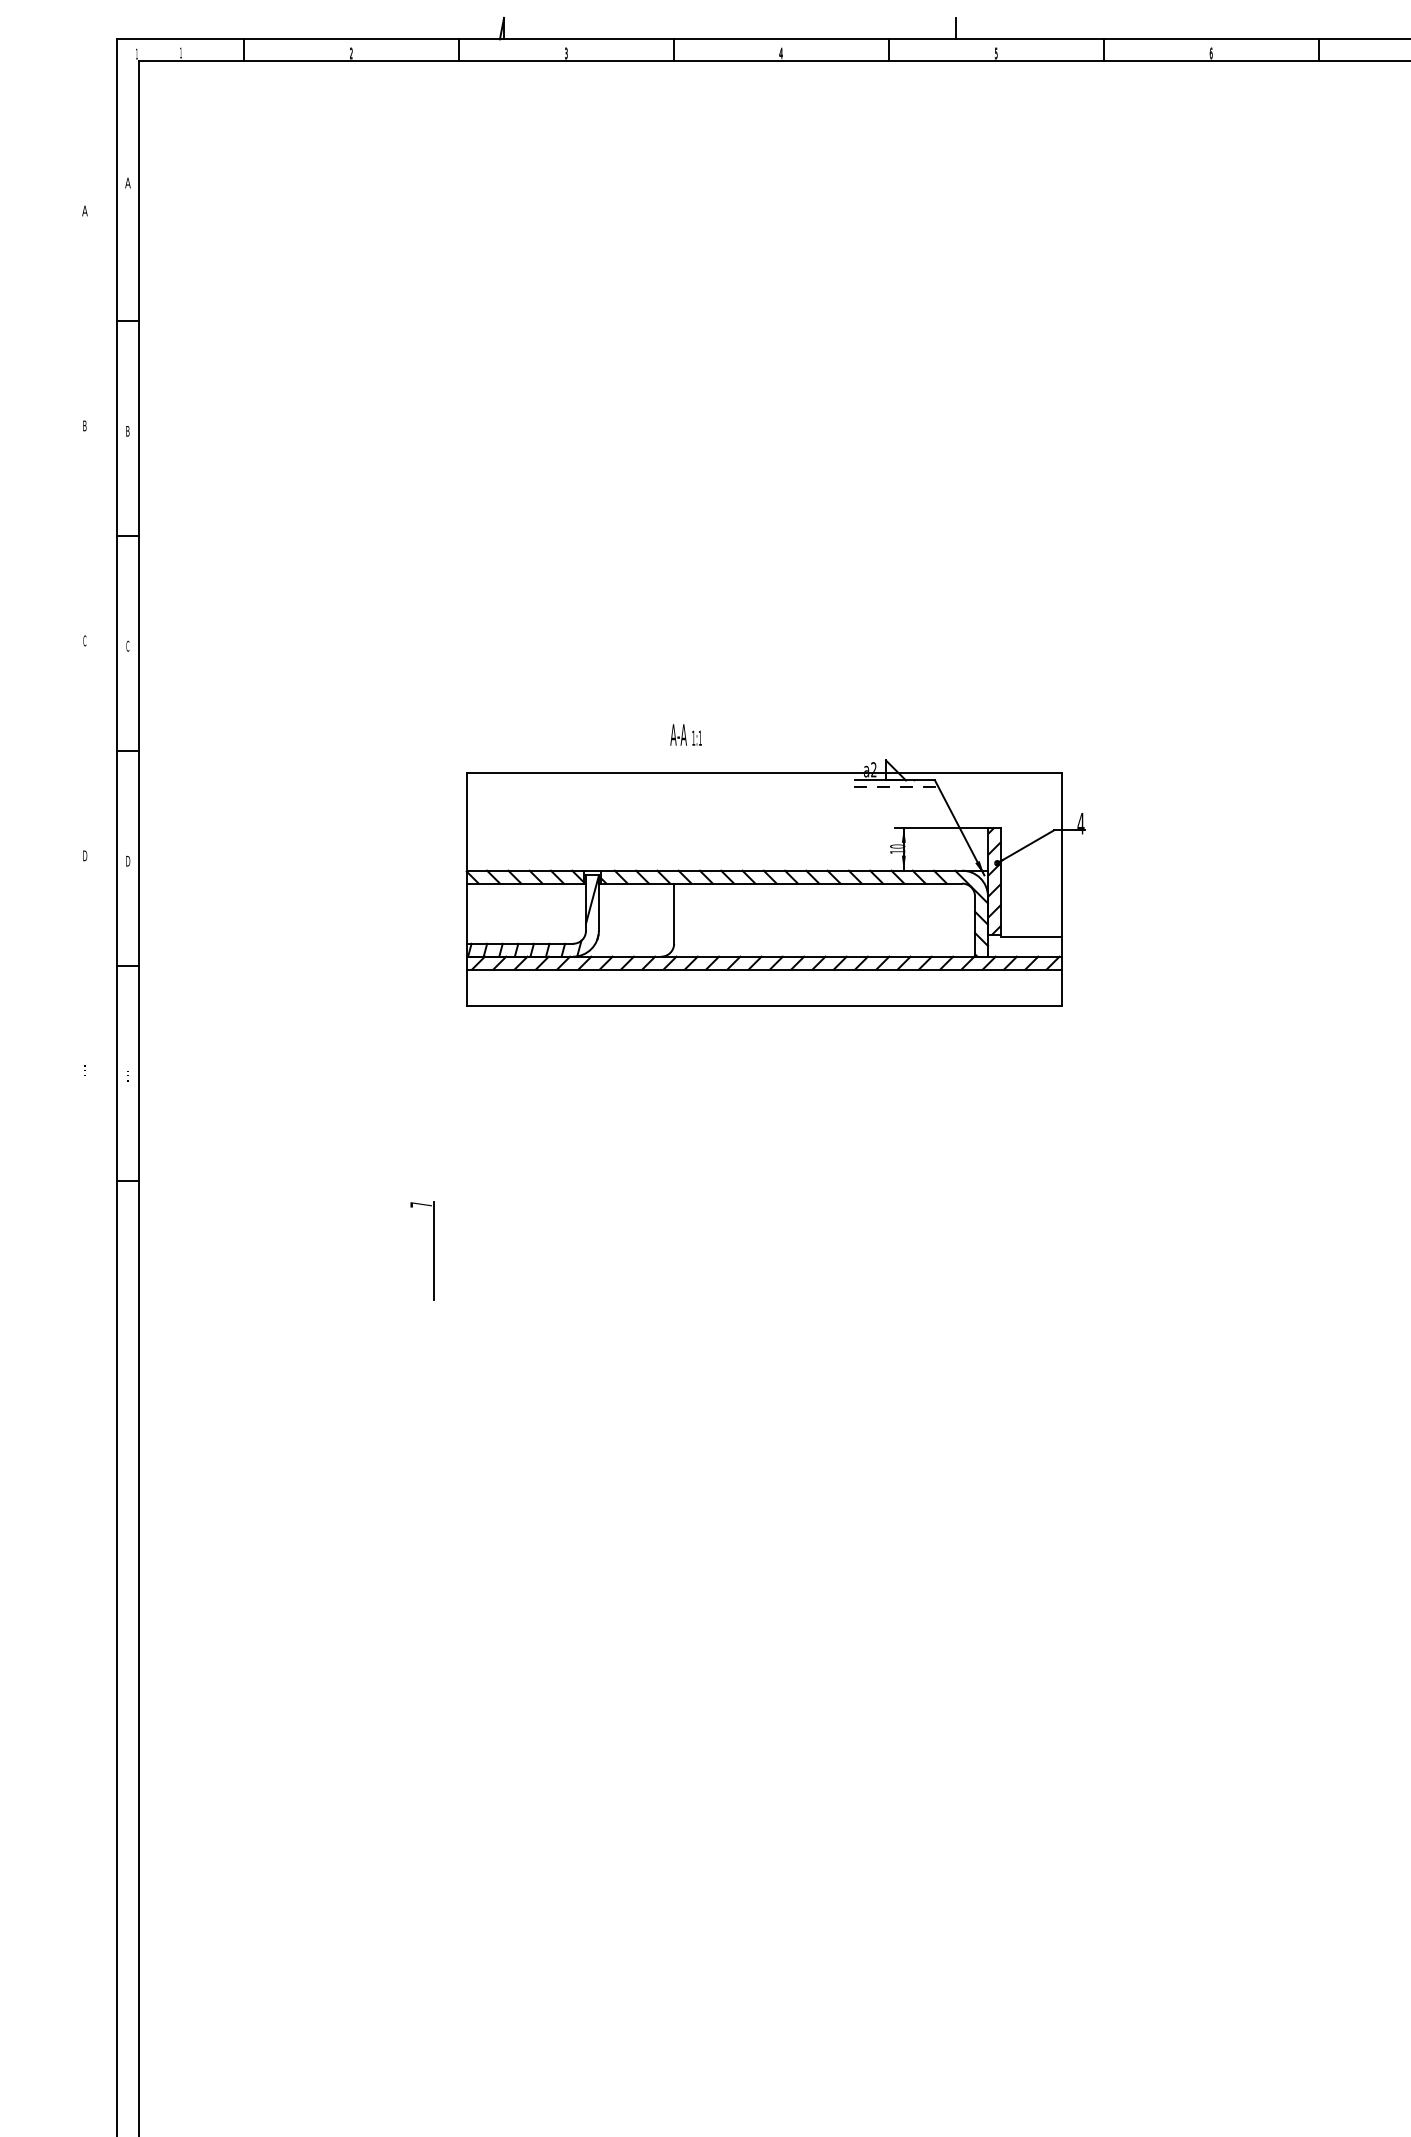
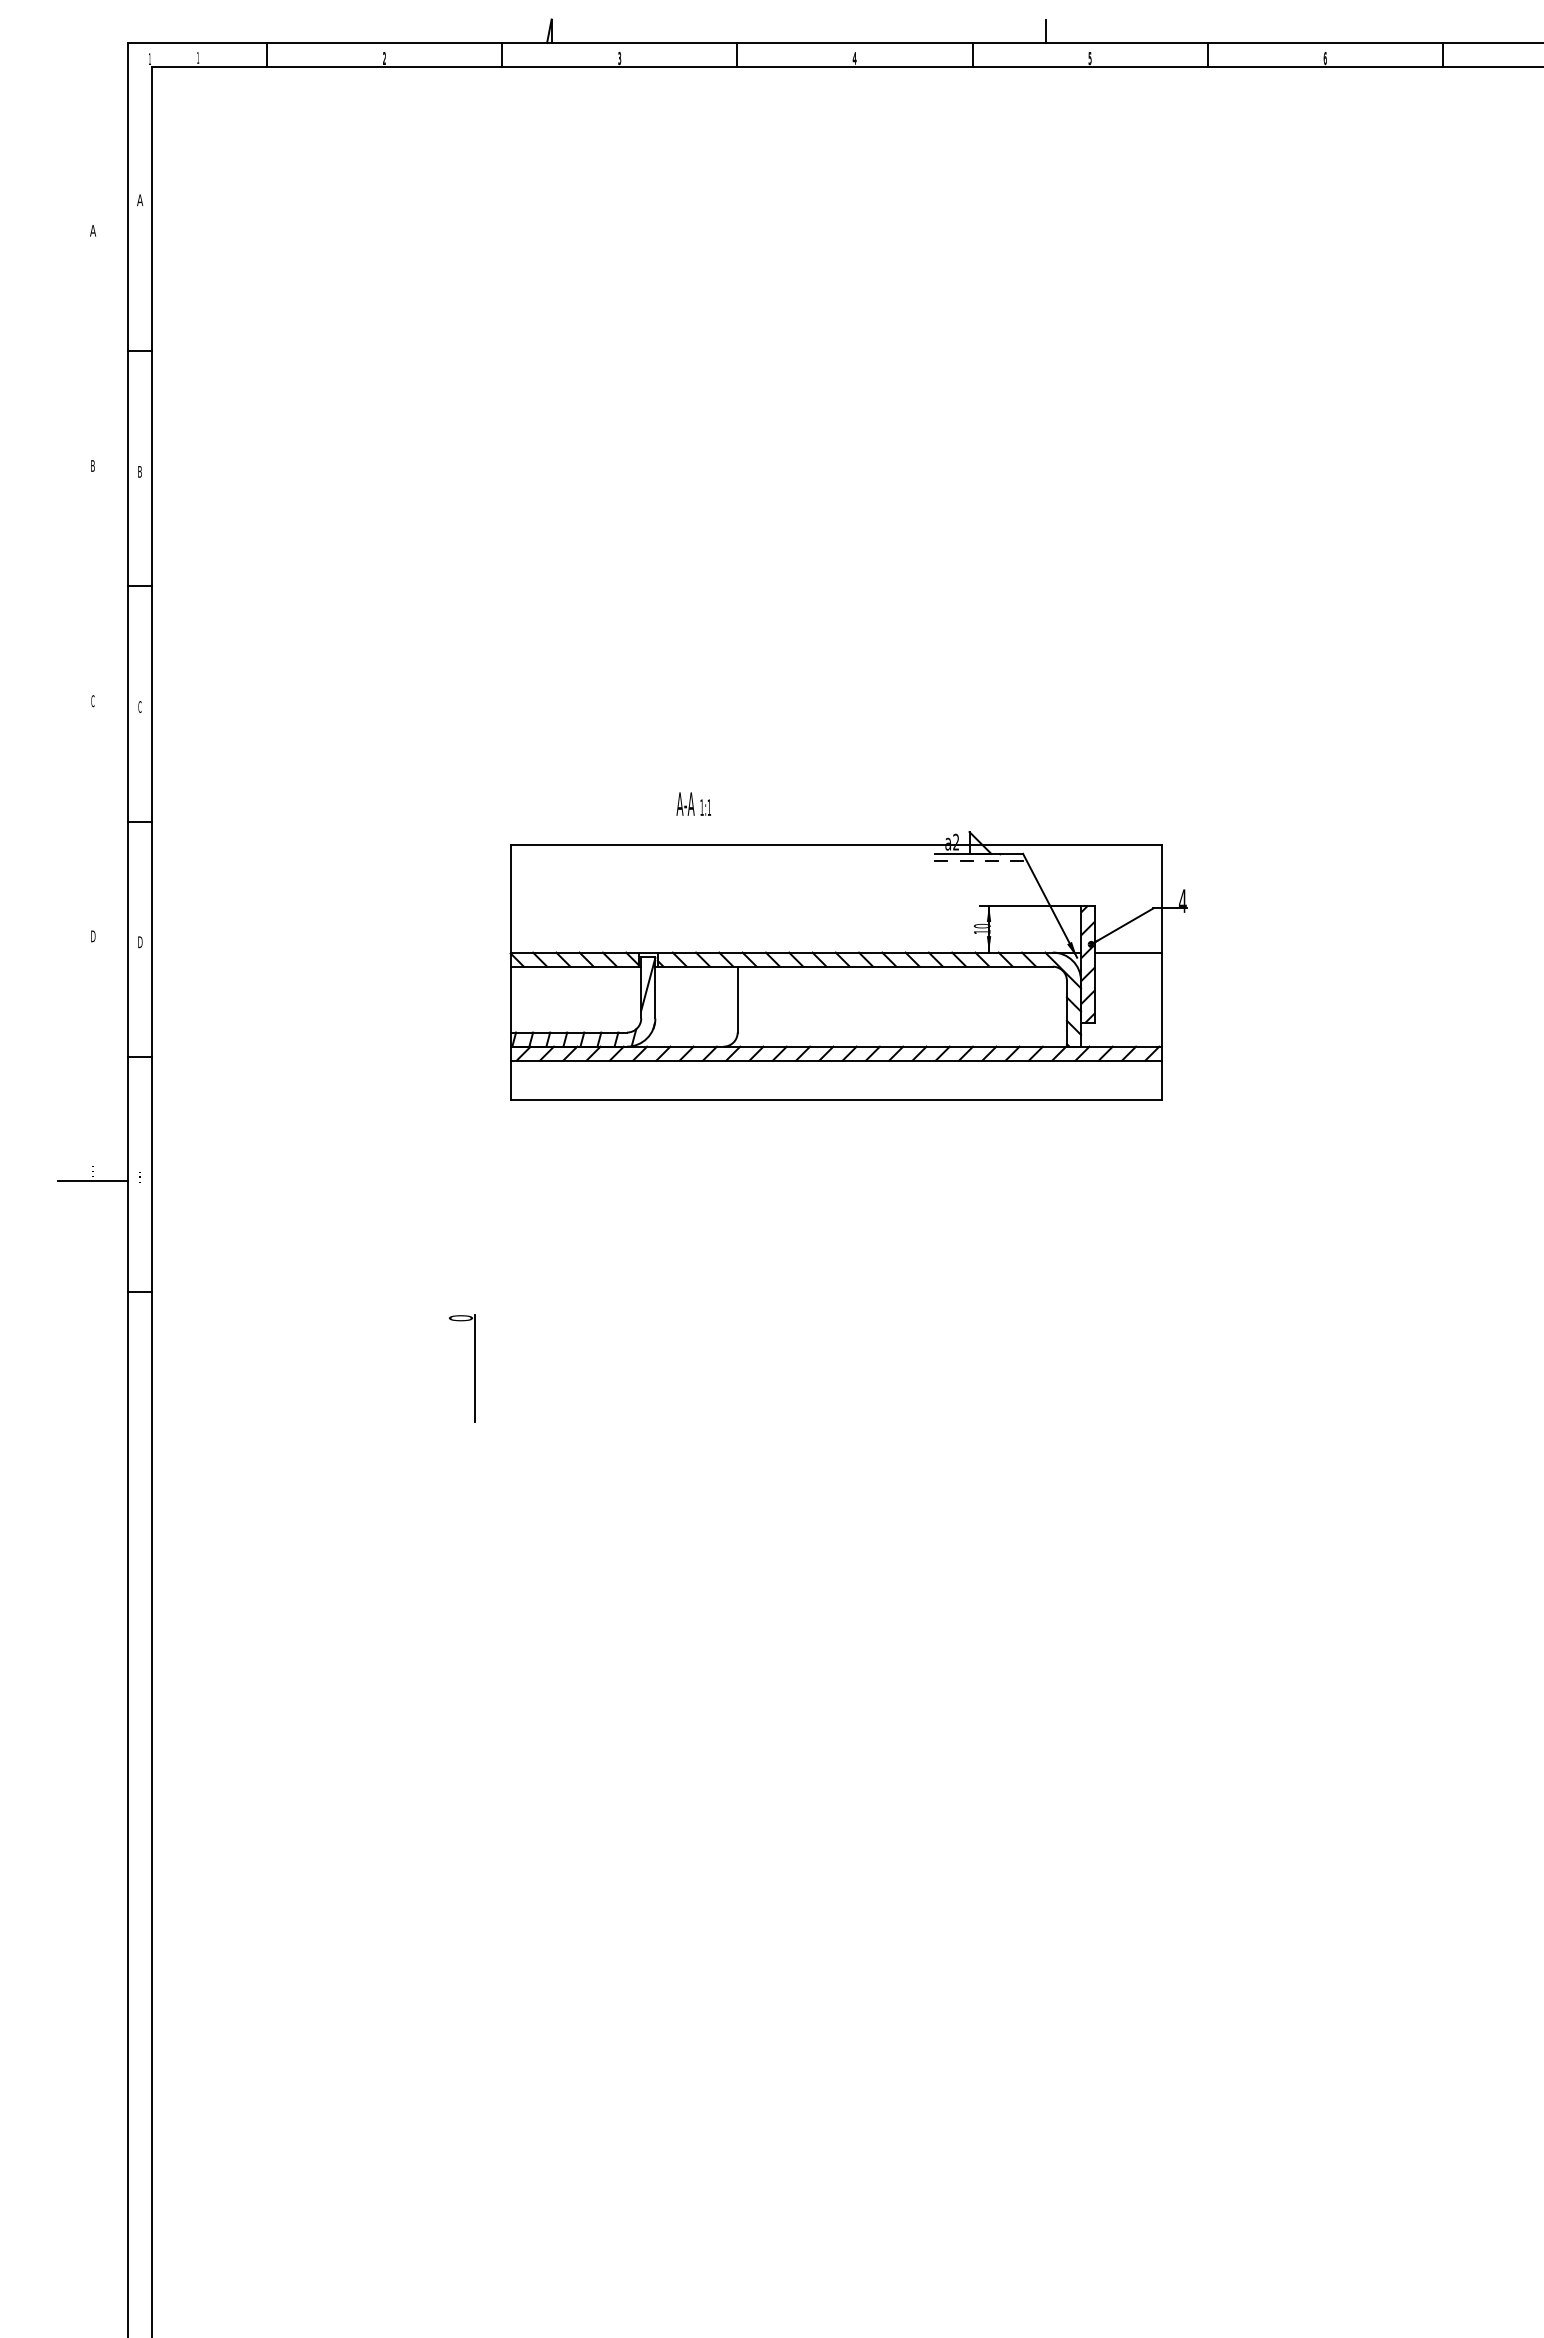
text: (685, 734) -> (693, 803), moved
line: (1031, 936) -> (1128, 952), moved
line: (84, 1079) -> (92, 1181), added
text: (420, 1205) -> (460, 1318), 7 -> 0

